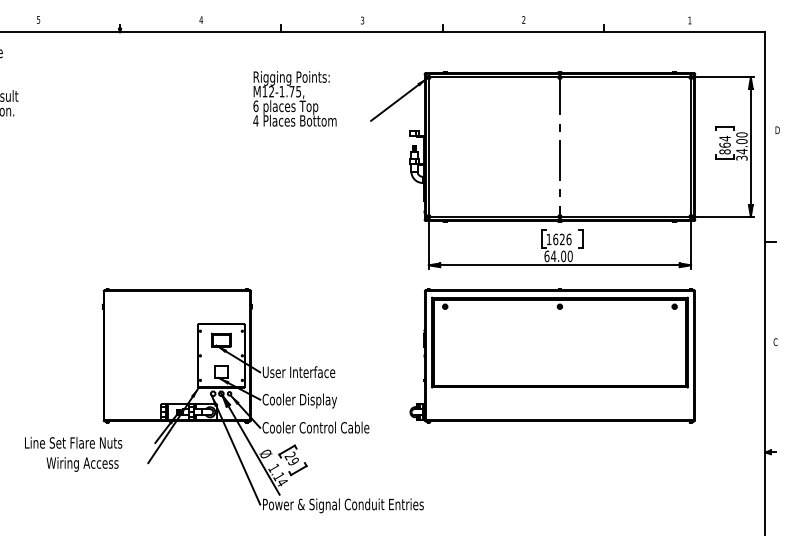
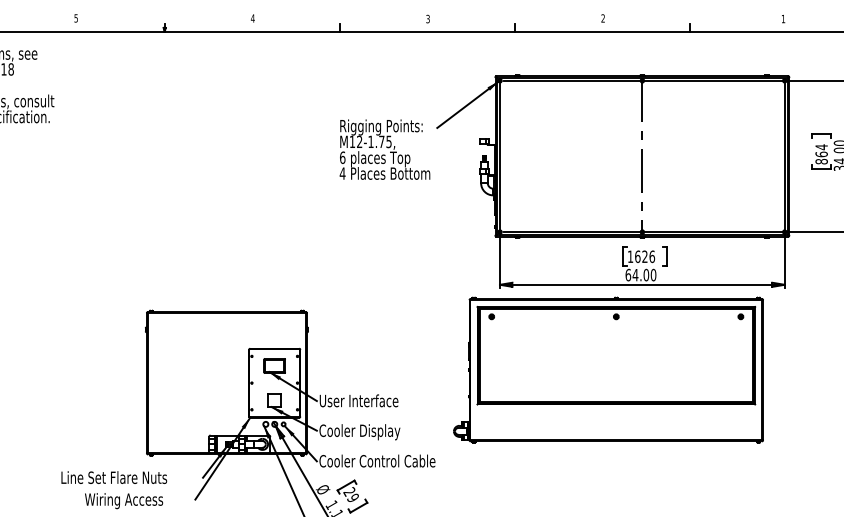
text: (294, 98) -> (384, 149), moved
part: (552, 355) -> (608, 369), moved

